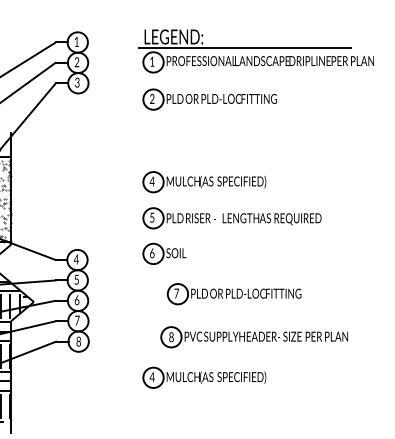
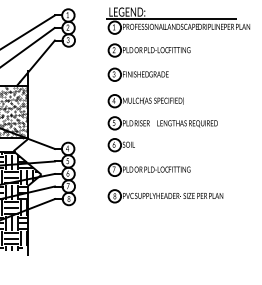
part: (190, 138) -> (137, 74), added
part: (232, 293) -> (148, 169), moved
part: (253, 337) -> (165, 196), moved
part: (203, 378) -> (145, 221), removed

